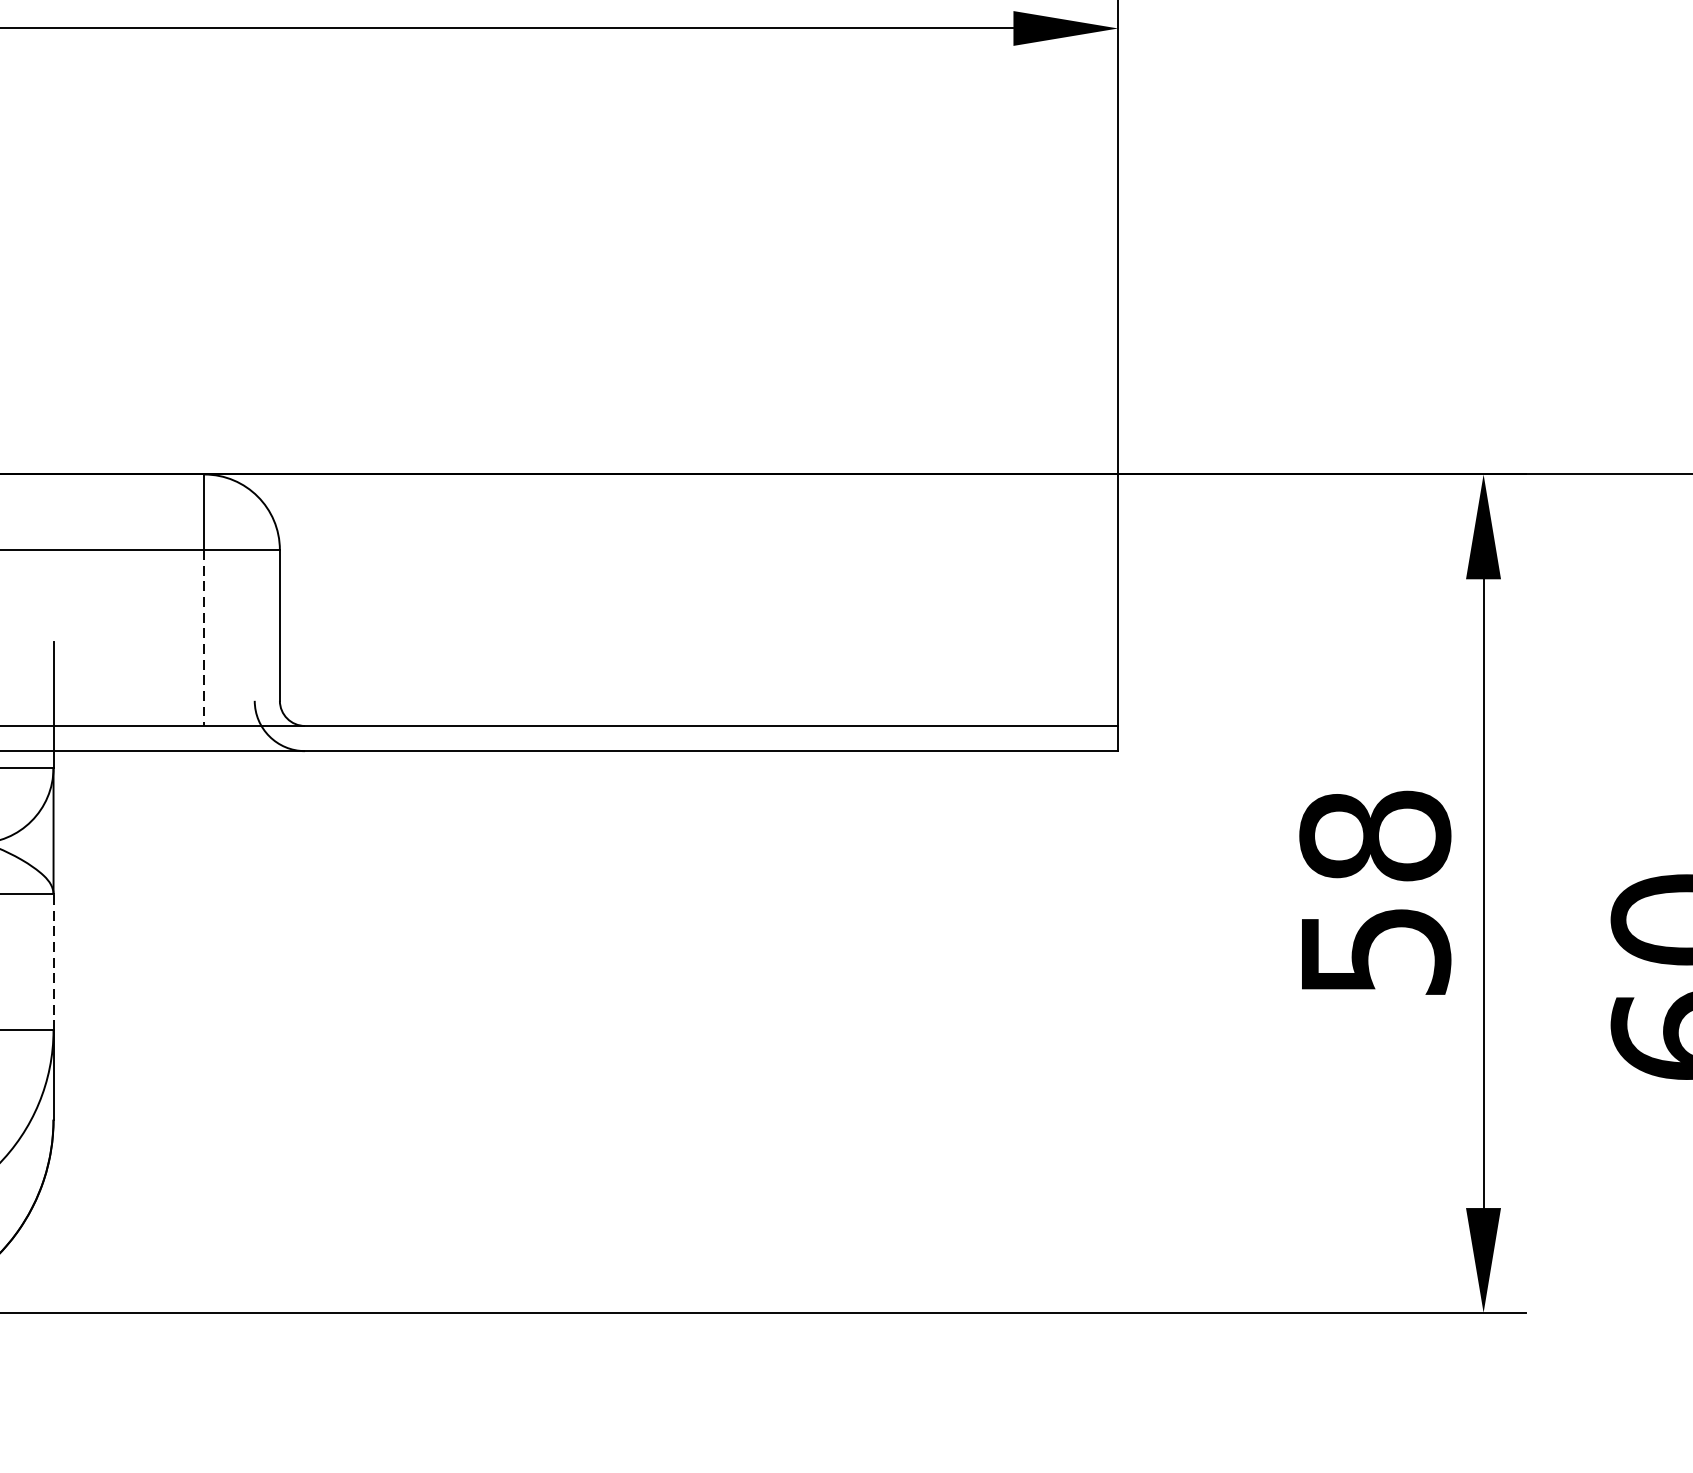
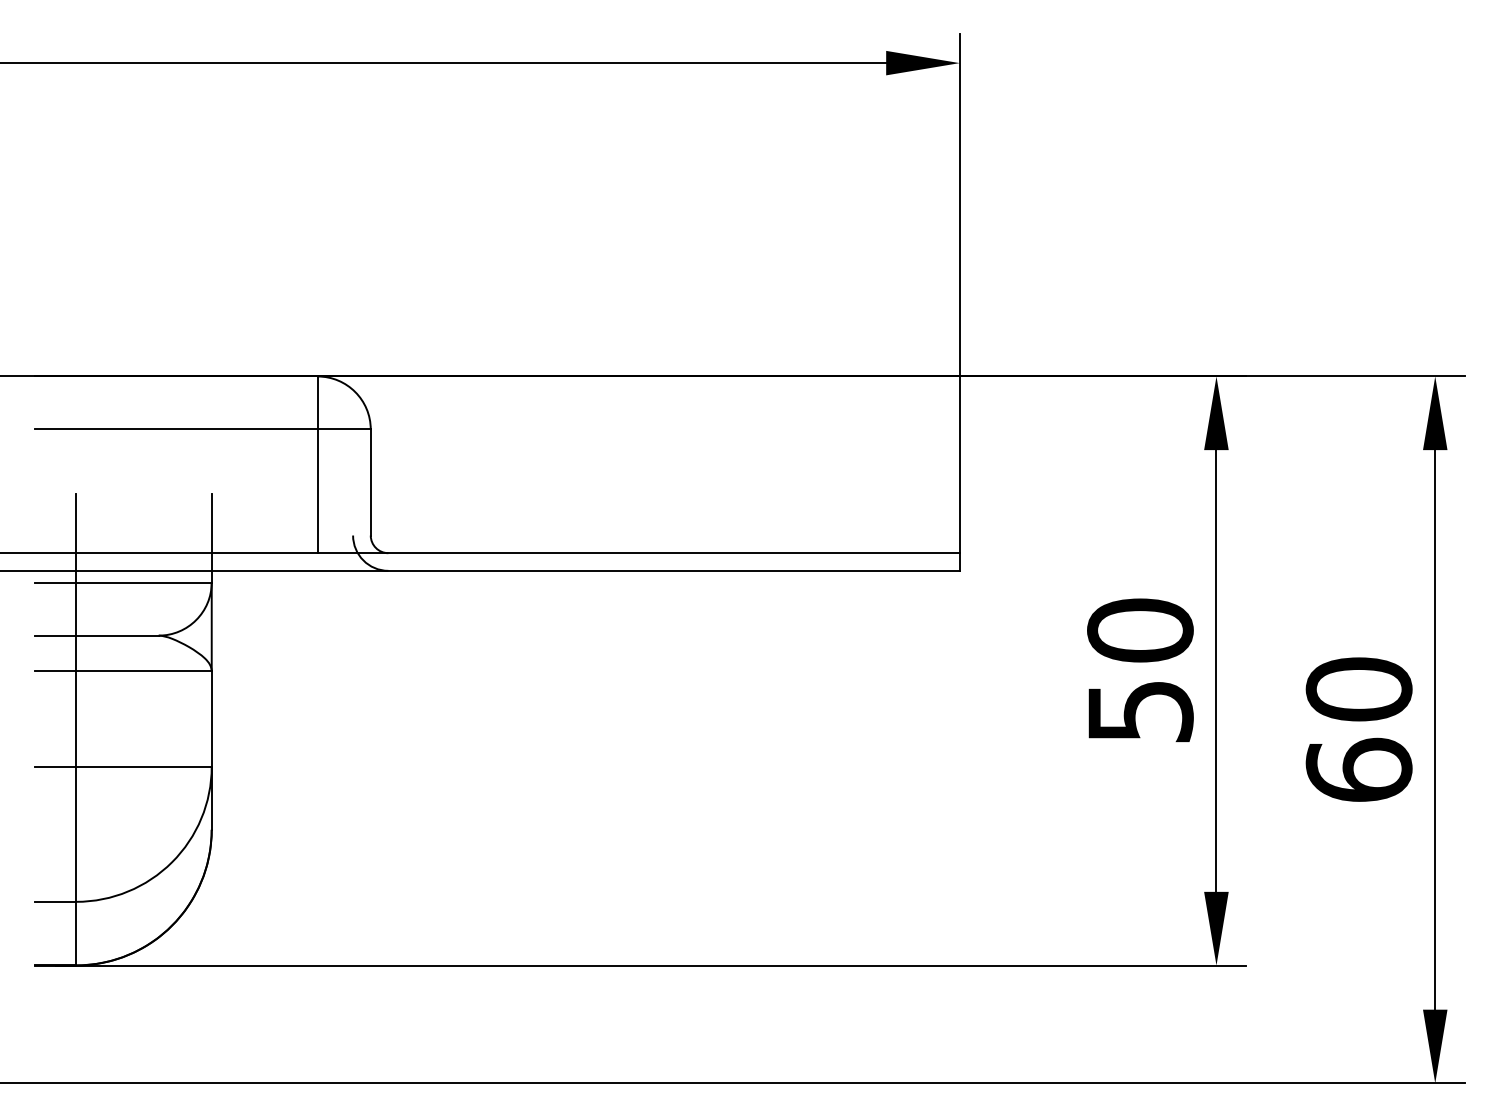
line: (204, 638) -> (317, 491), dashed -> solid
text: (1375, 836) -> (1140, 630), 58 -> 50
line: (53, 961) -> (211, 718), dashed -> solid

